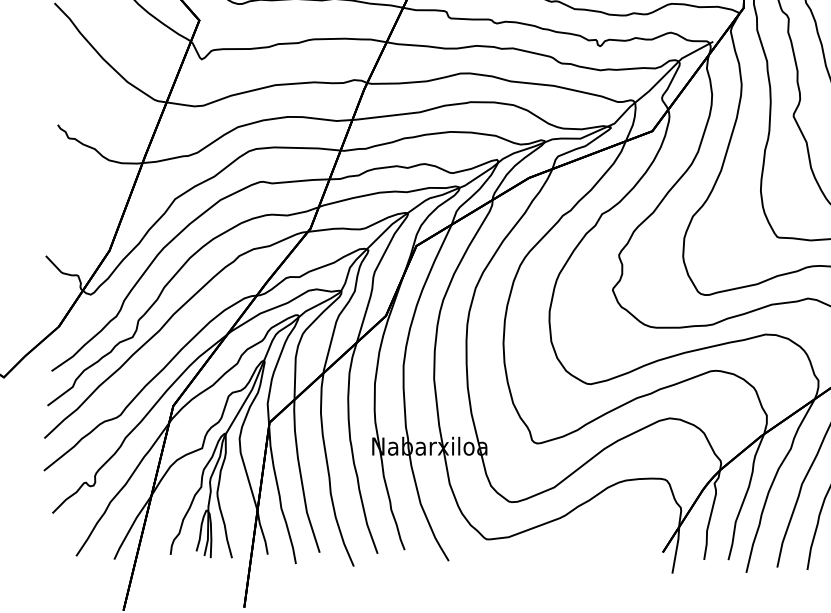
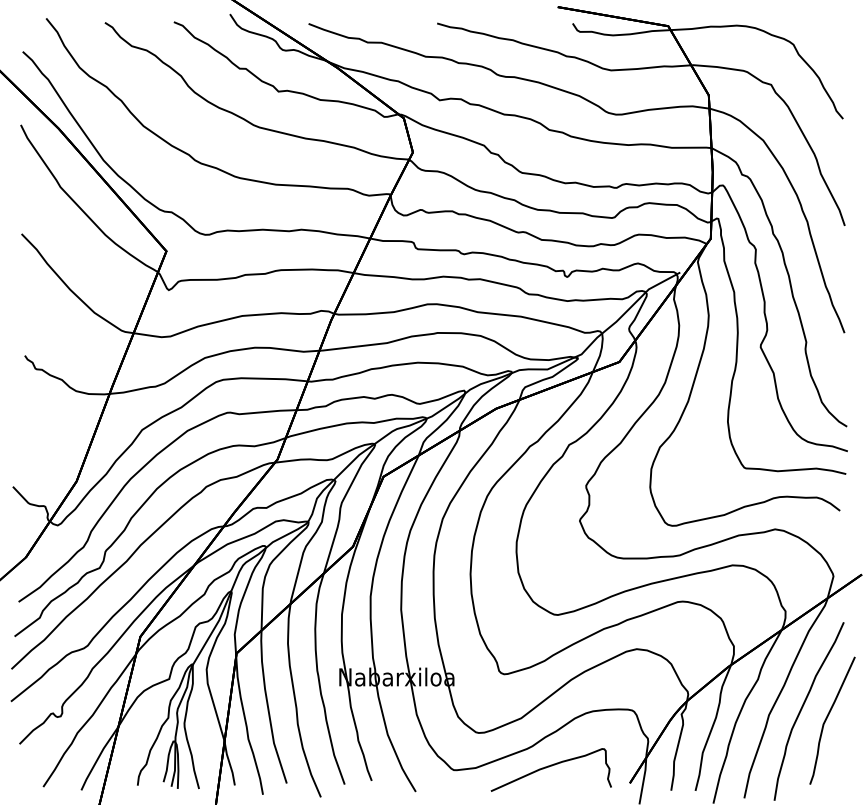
curve: (582, 536) -> (549, 767), added

